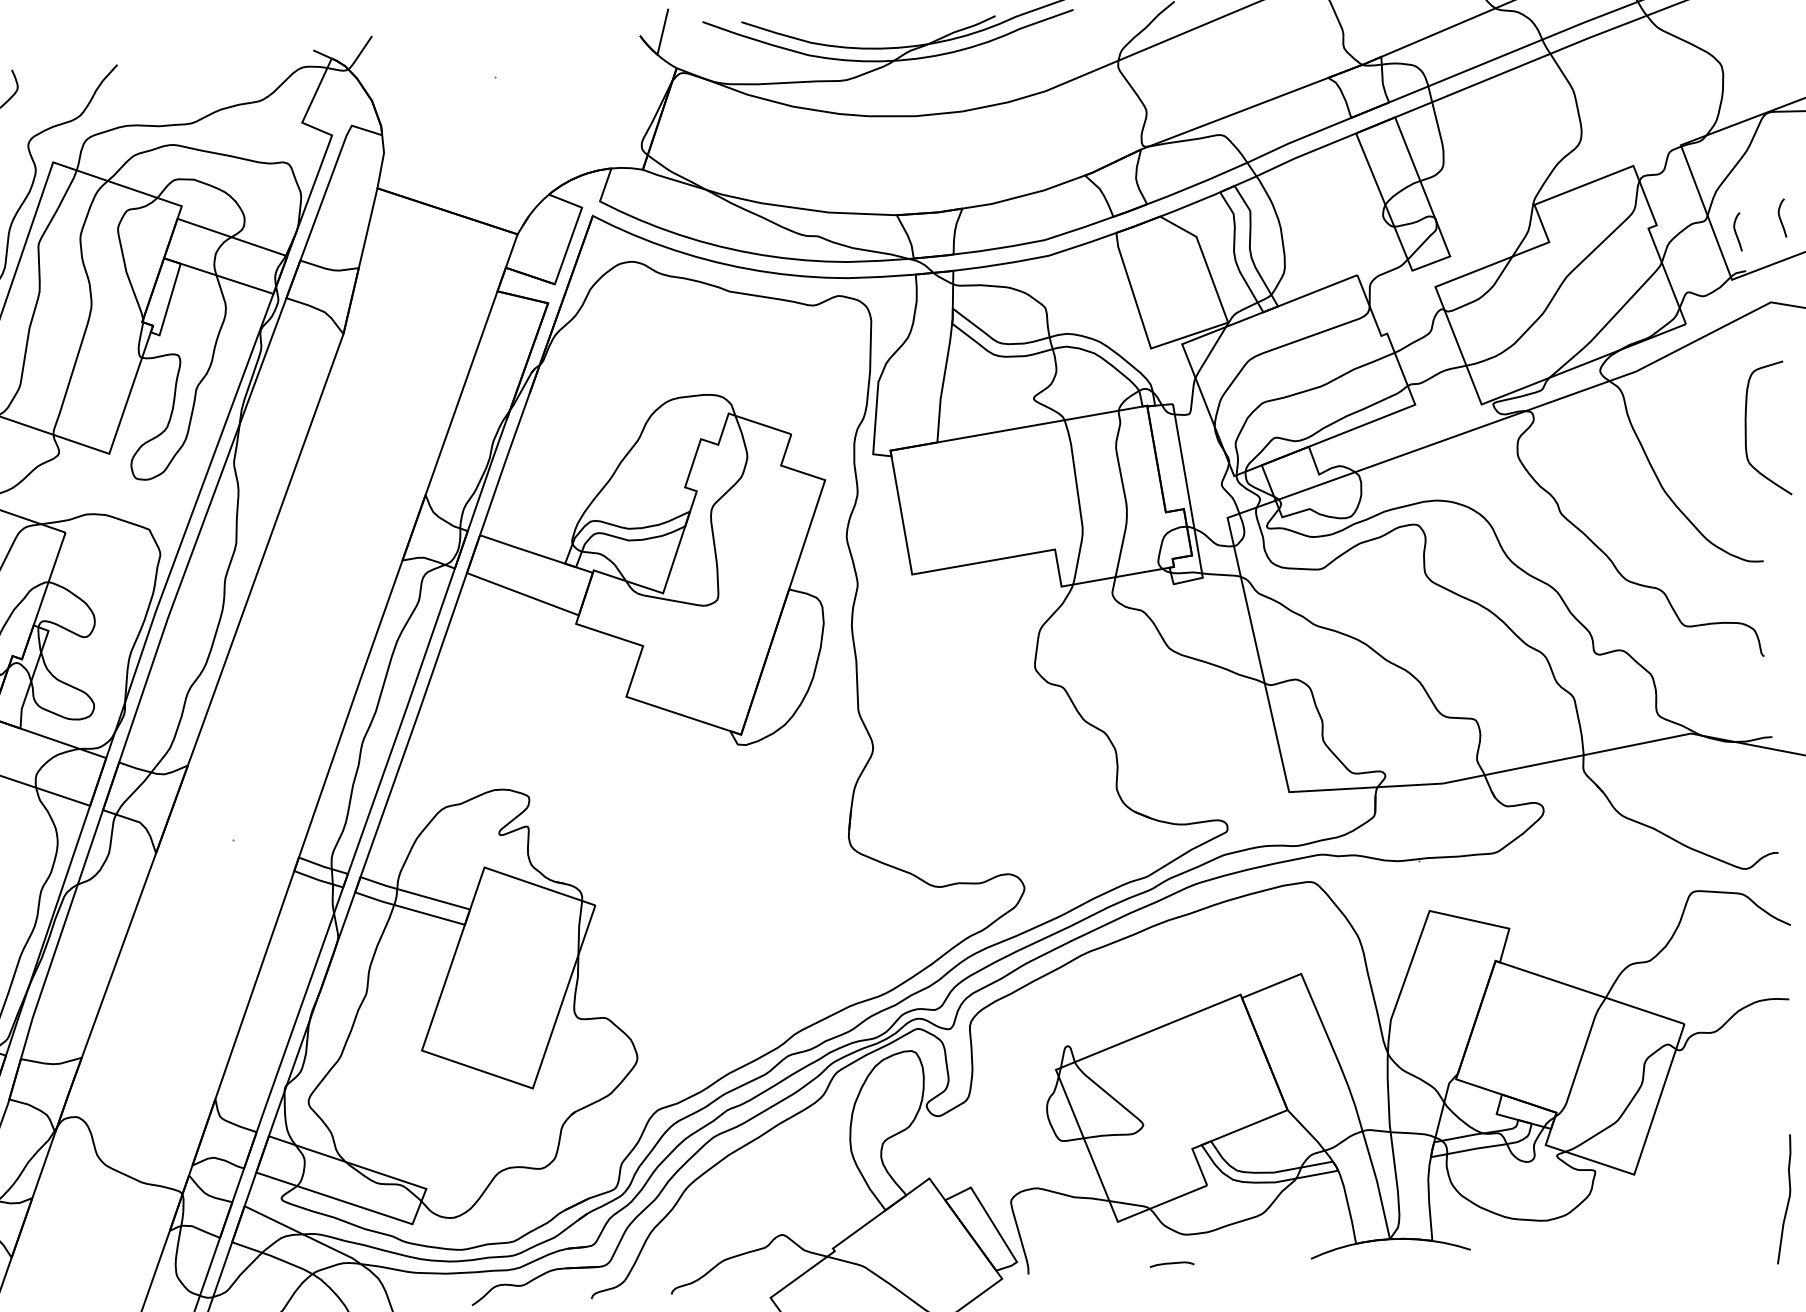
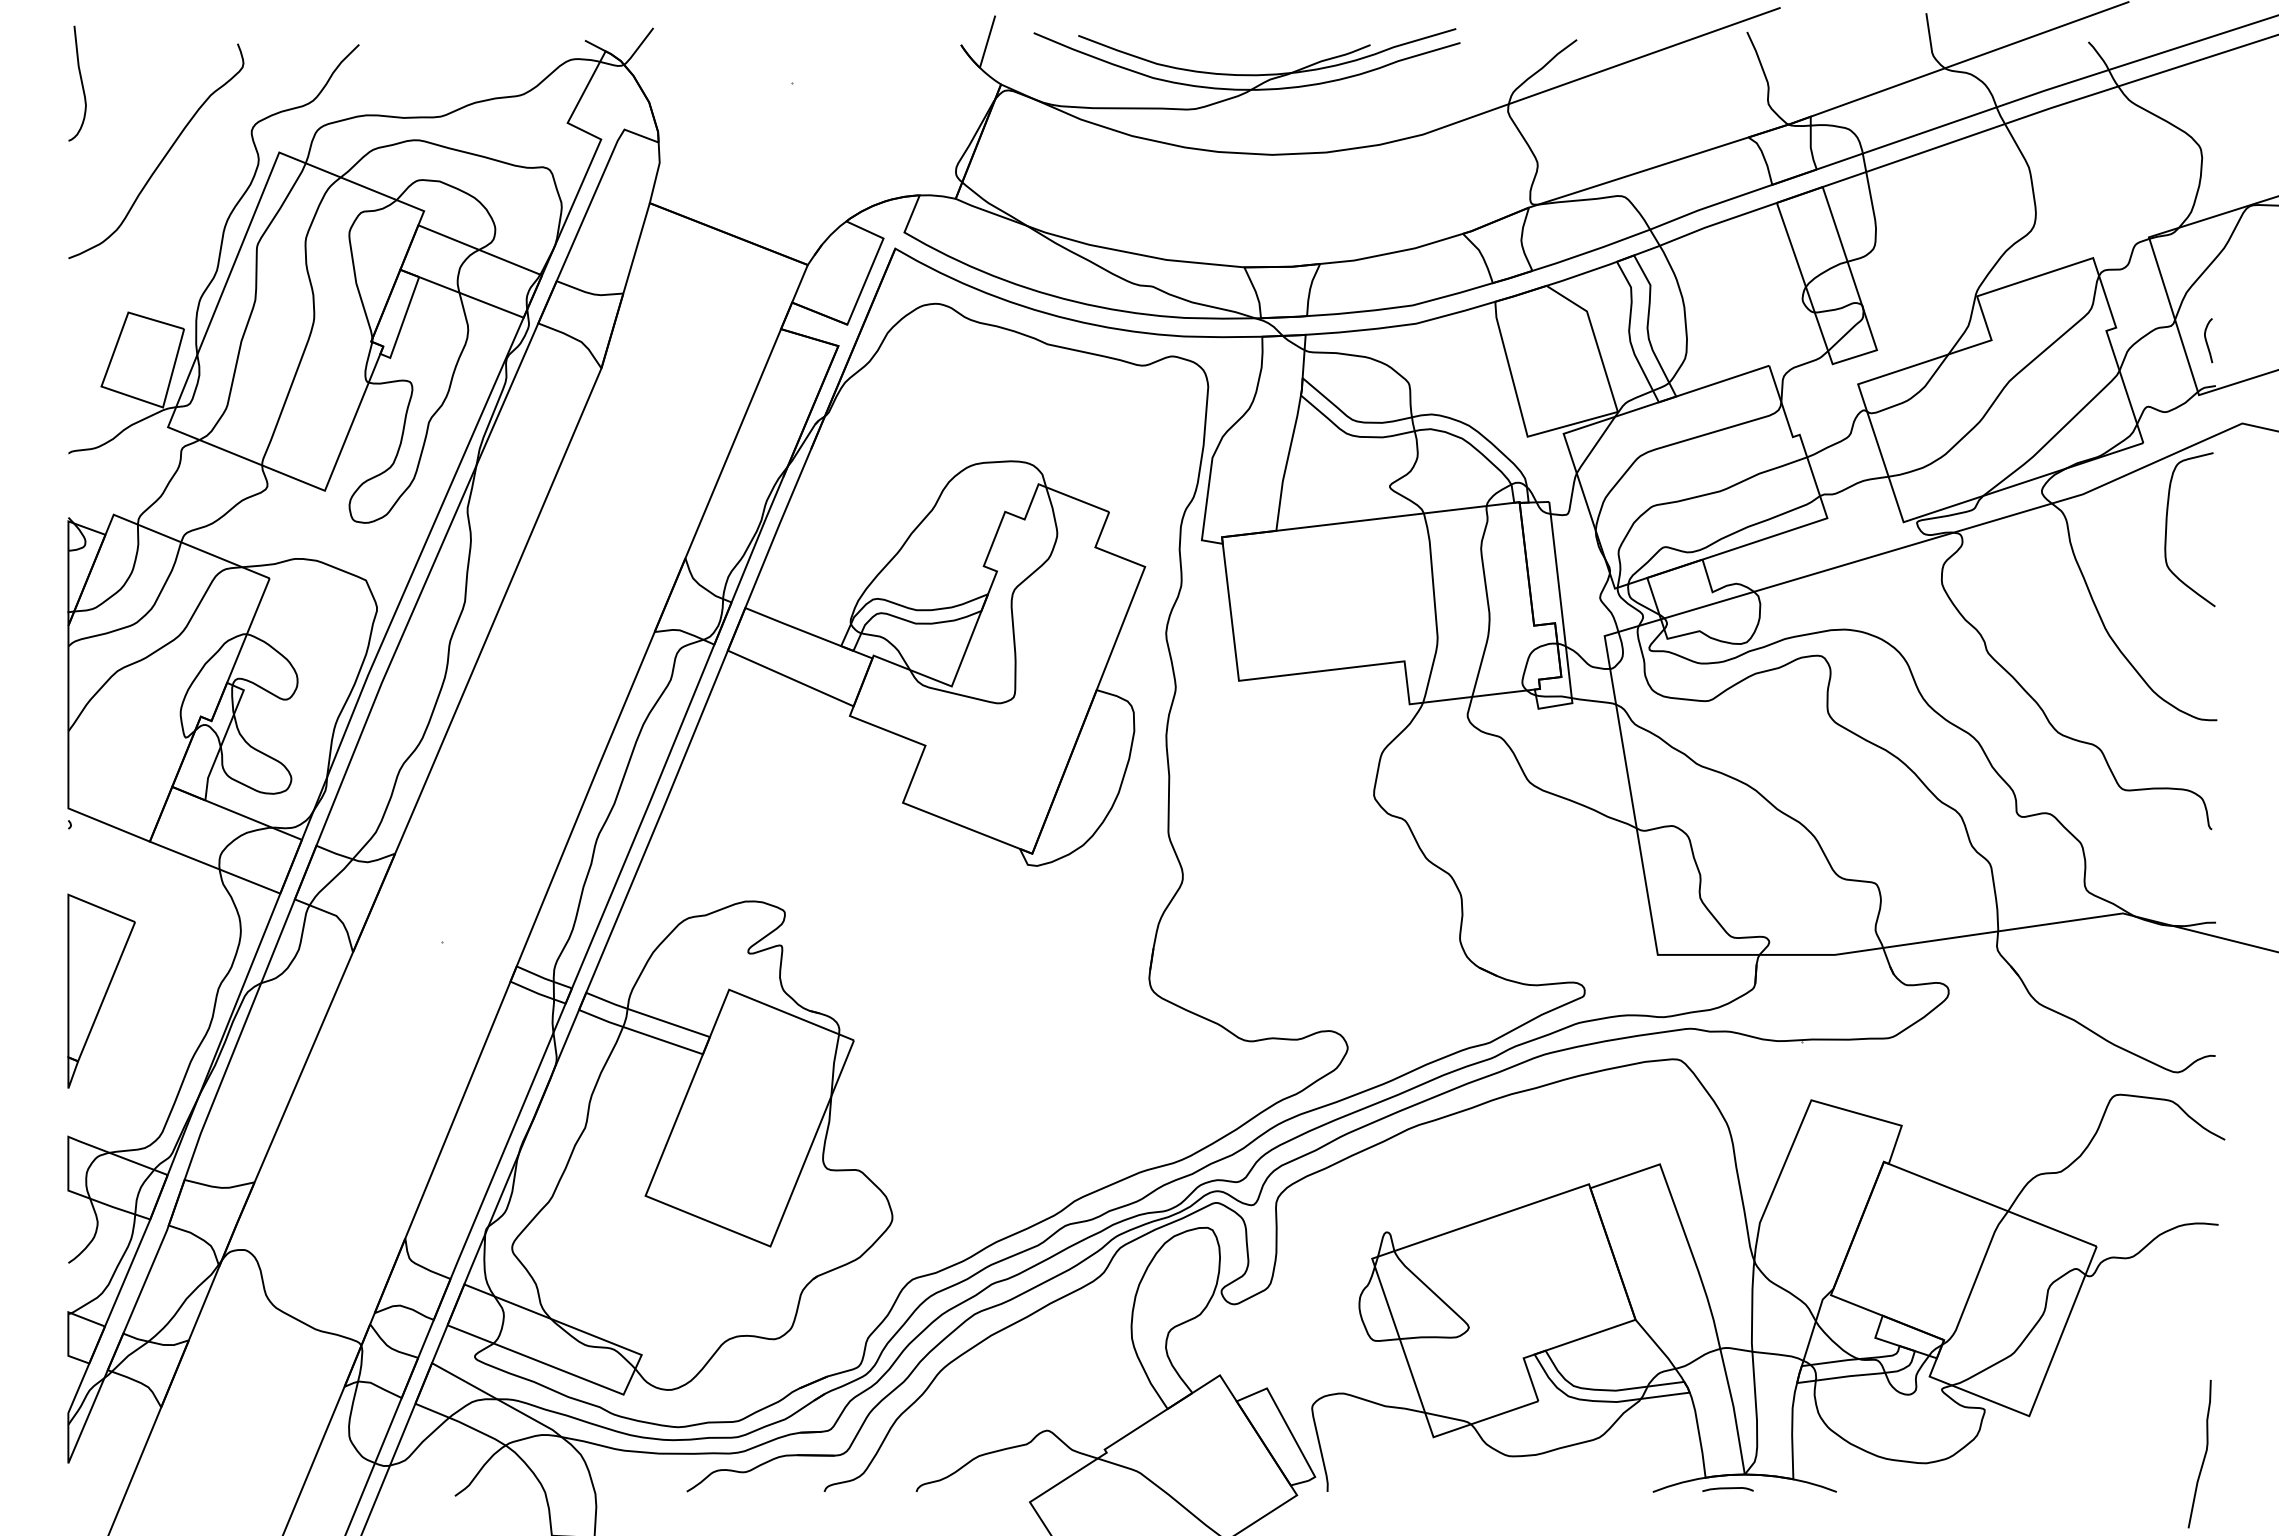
curve: (1781, 219) -> (2259, 328), removed
curve: (1746, 429) -> (2167, 528), moved
curve: (1171, 1264) -> (1727, 1489), moved

